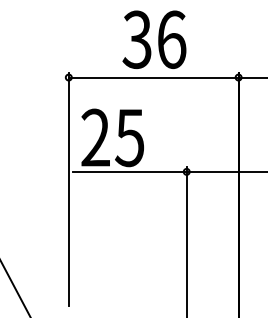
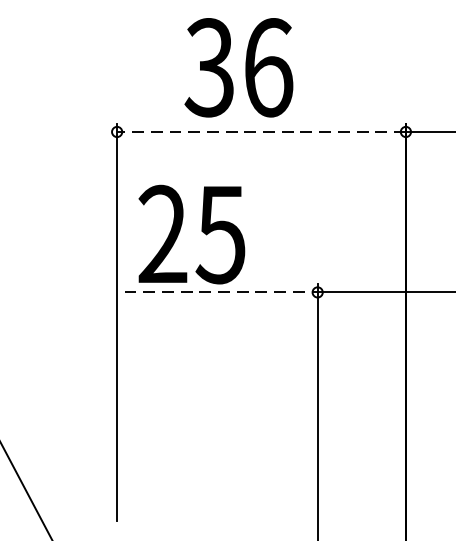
text: (154, 39) -> (239, 67), moved
line: (153, 77) -> (261, 131), solid -> dashed
line: (129, 171) -> (220, 291), solid -> dashed

